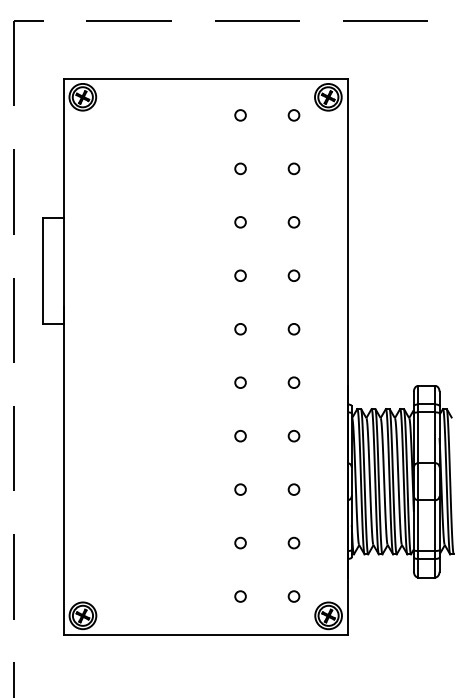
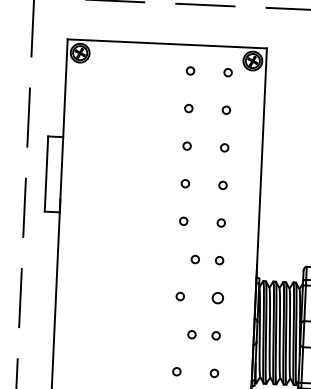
circle: (240, 382) -> (195, 259), moved
circle: (293, 436) -> (217, 298), size x1.4
circle: (240, 489) -> (191, 334), moved

